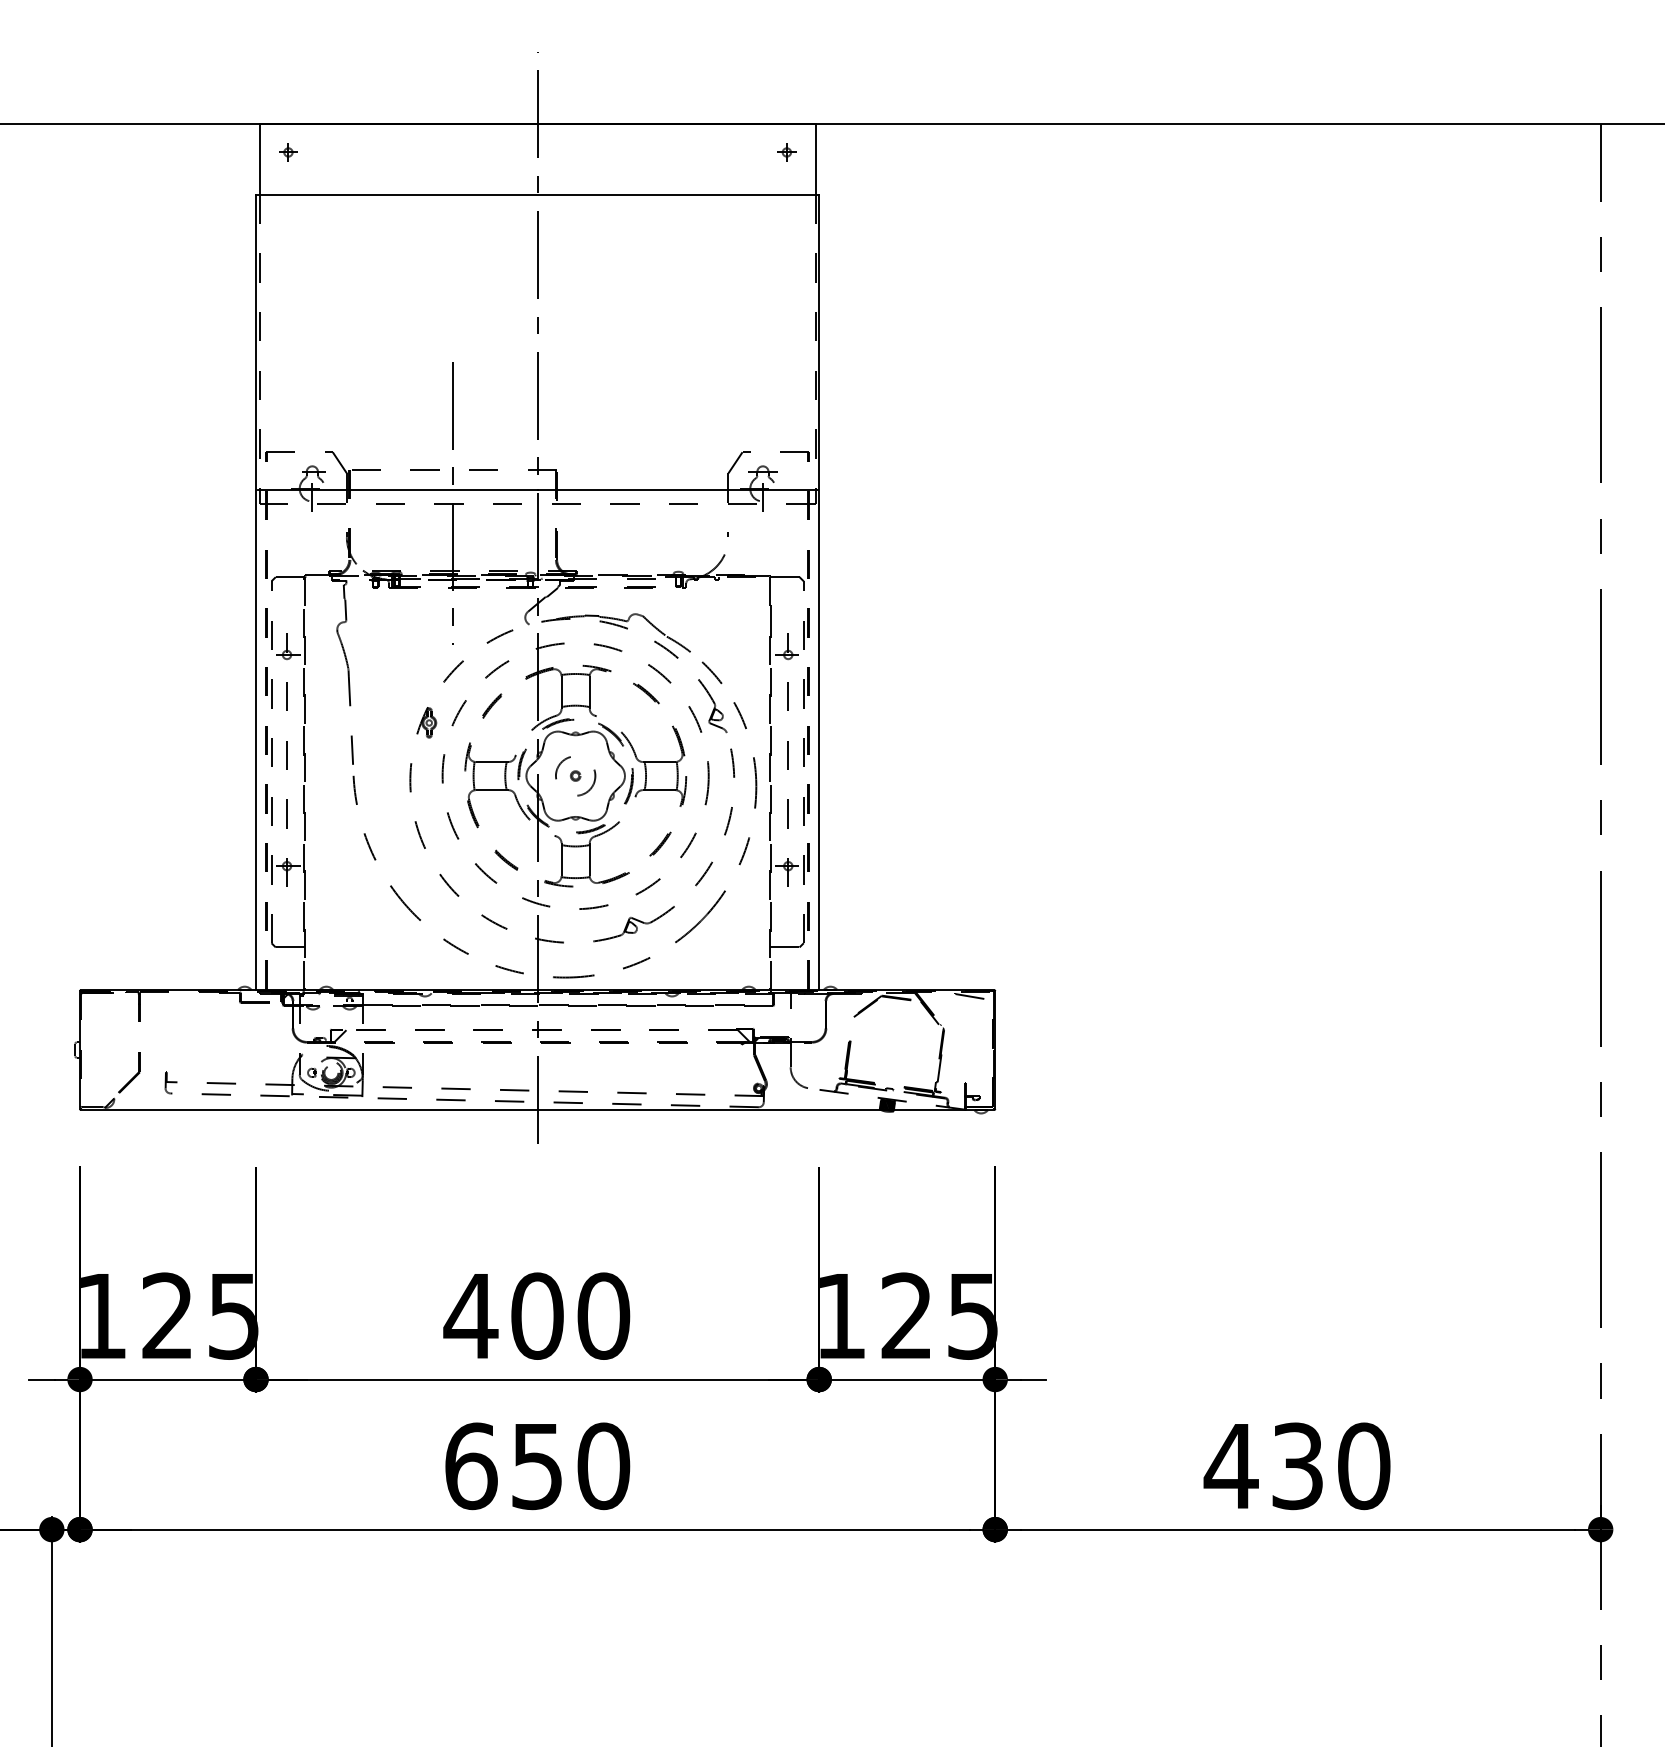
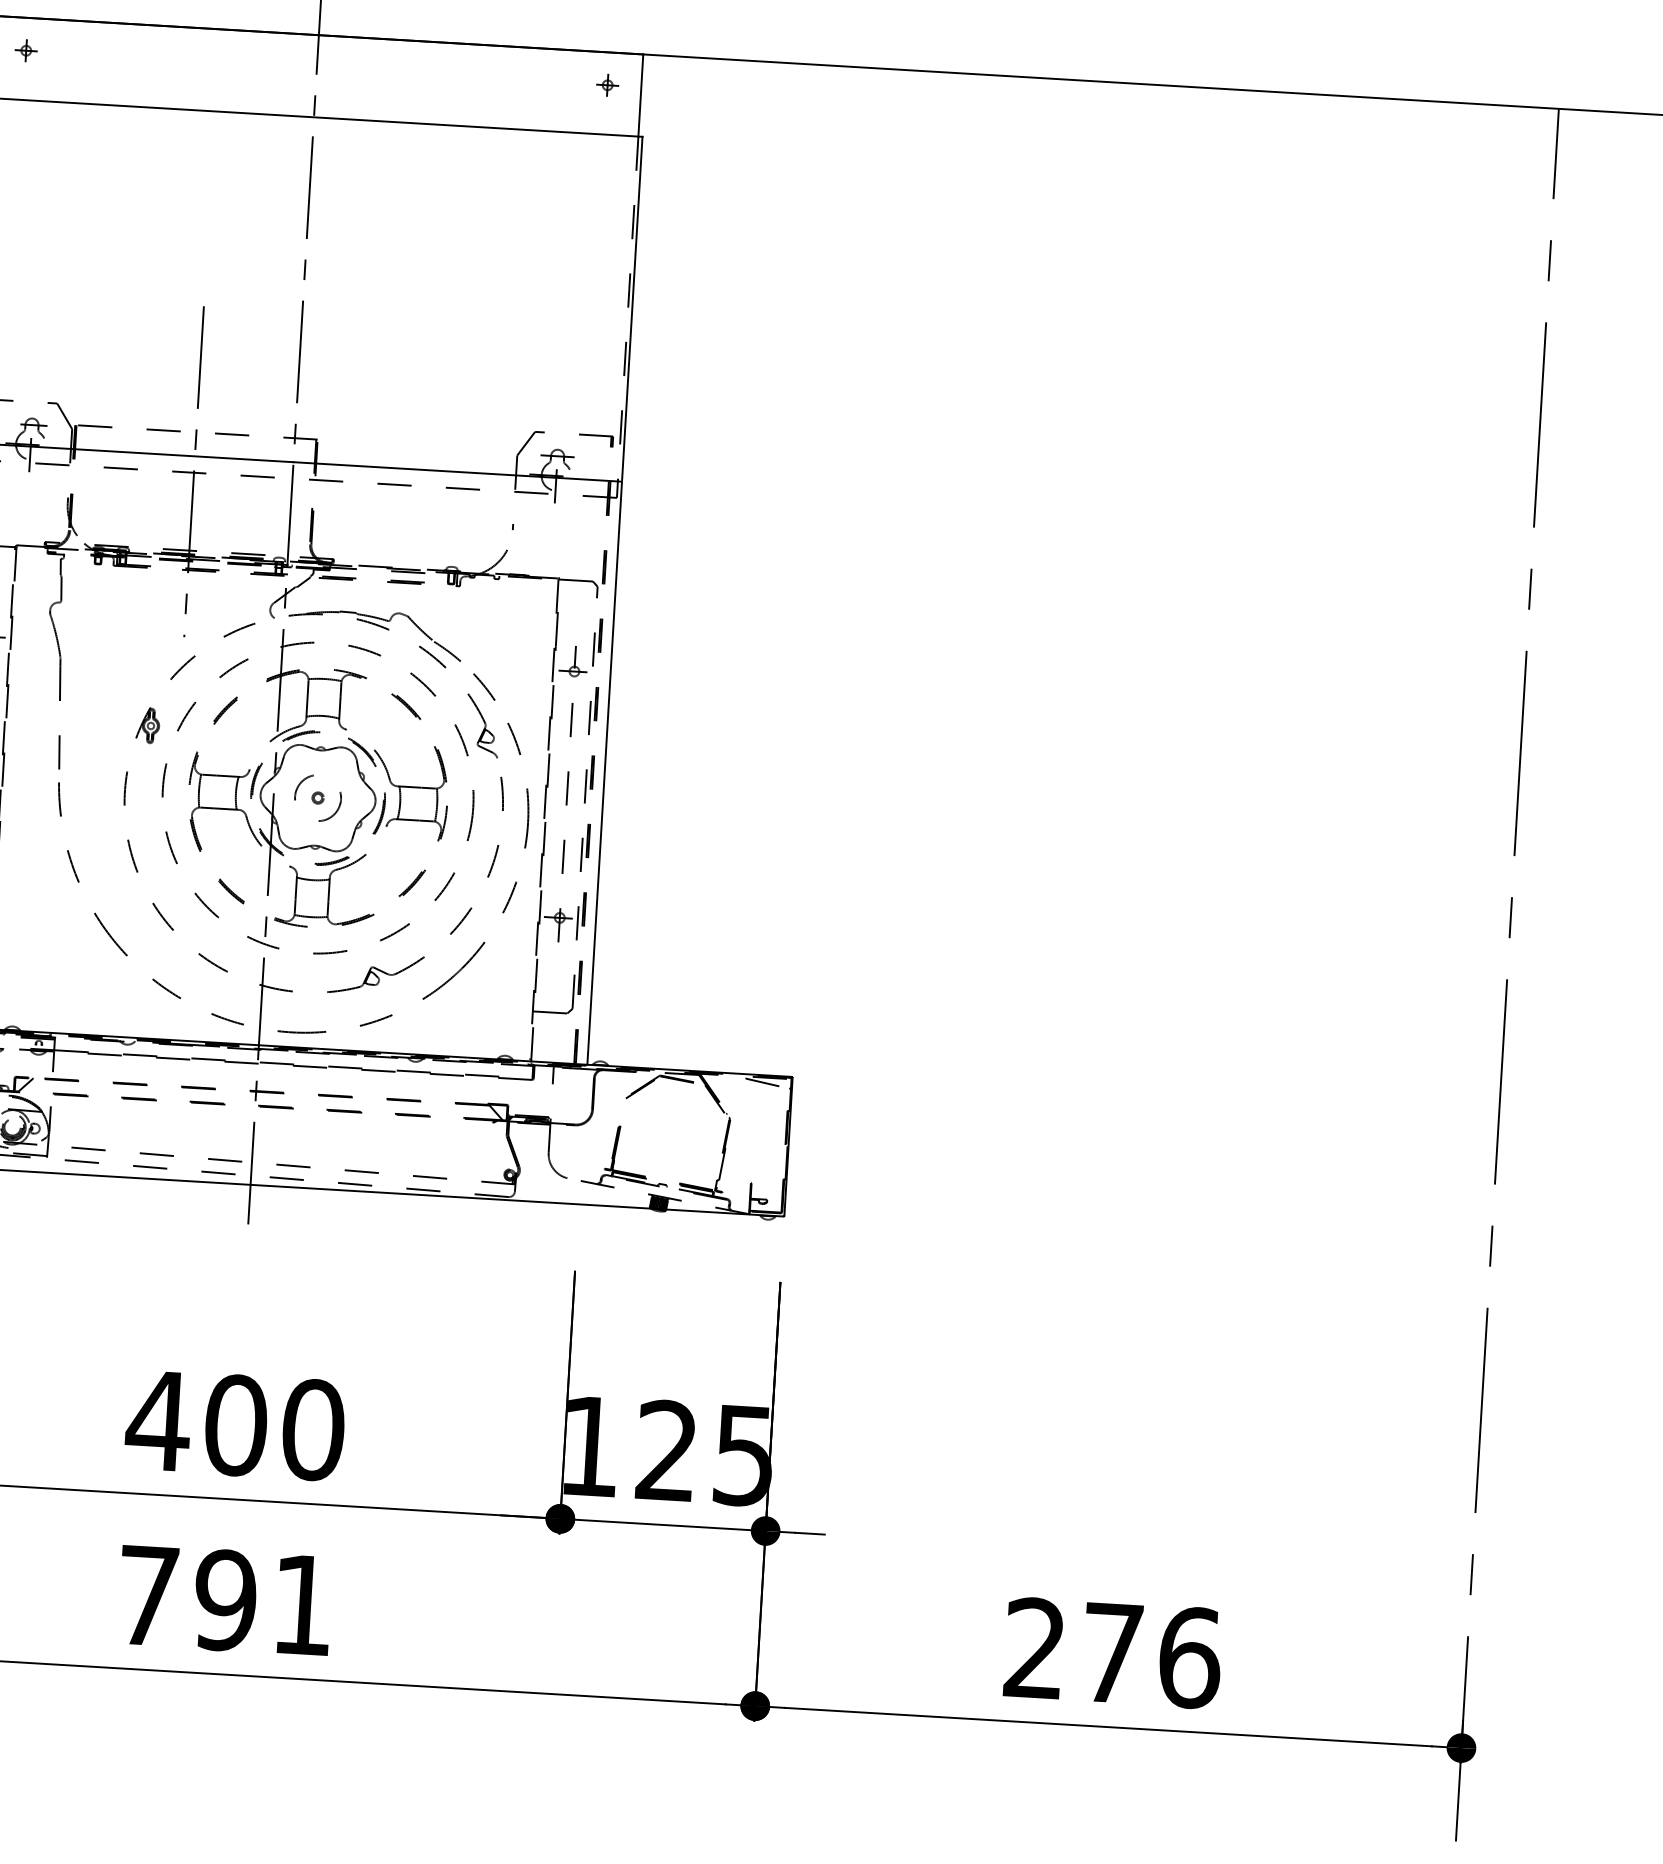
text: (537, 1466) -> (225, 1600), 650 -> 791
text: (1296, 1466) -> (1111, 1653), 430 -> 276

